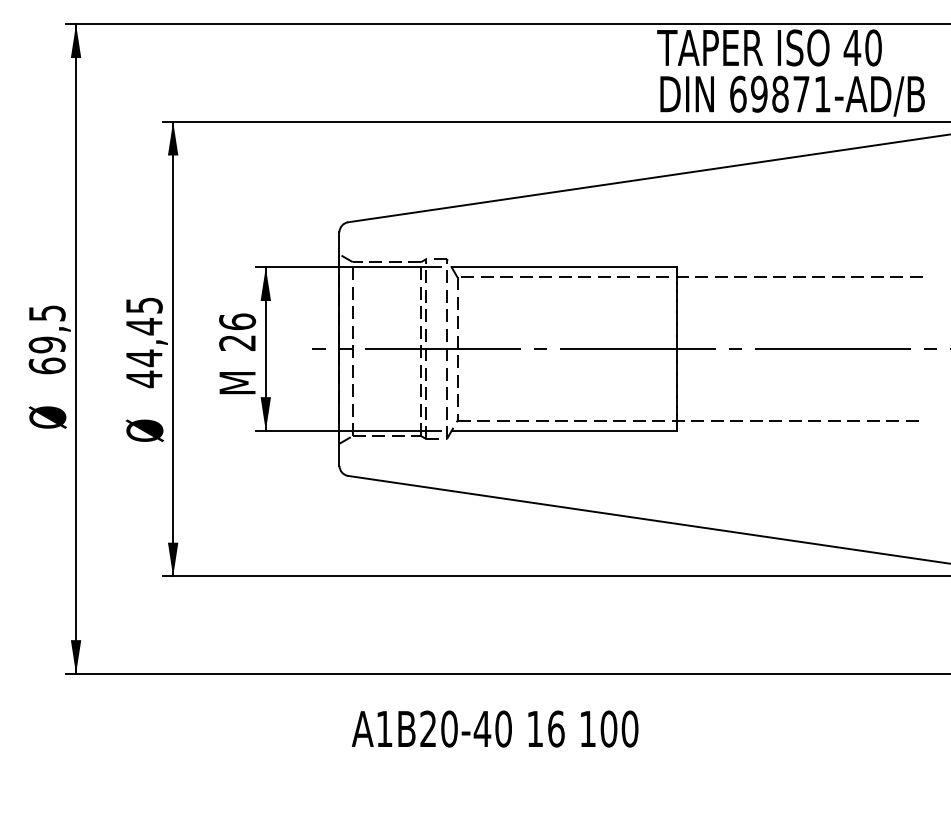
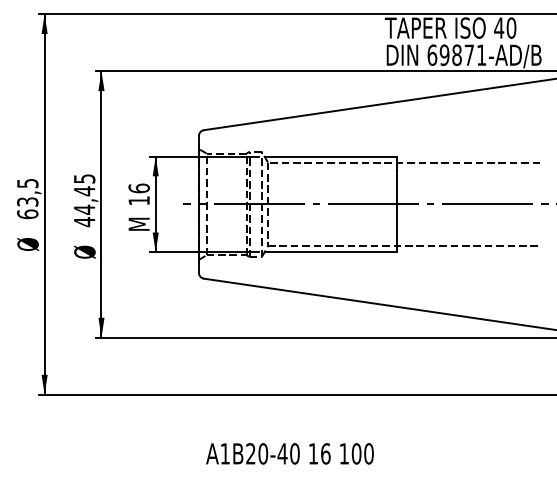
text: (236, 342) -> (138, 200), 26 -> 16
text: (46, 344) -> (27, 201), 69,5 -> 63,5
text: (494, 728) -> (289, 453), moved

